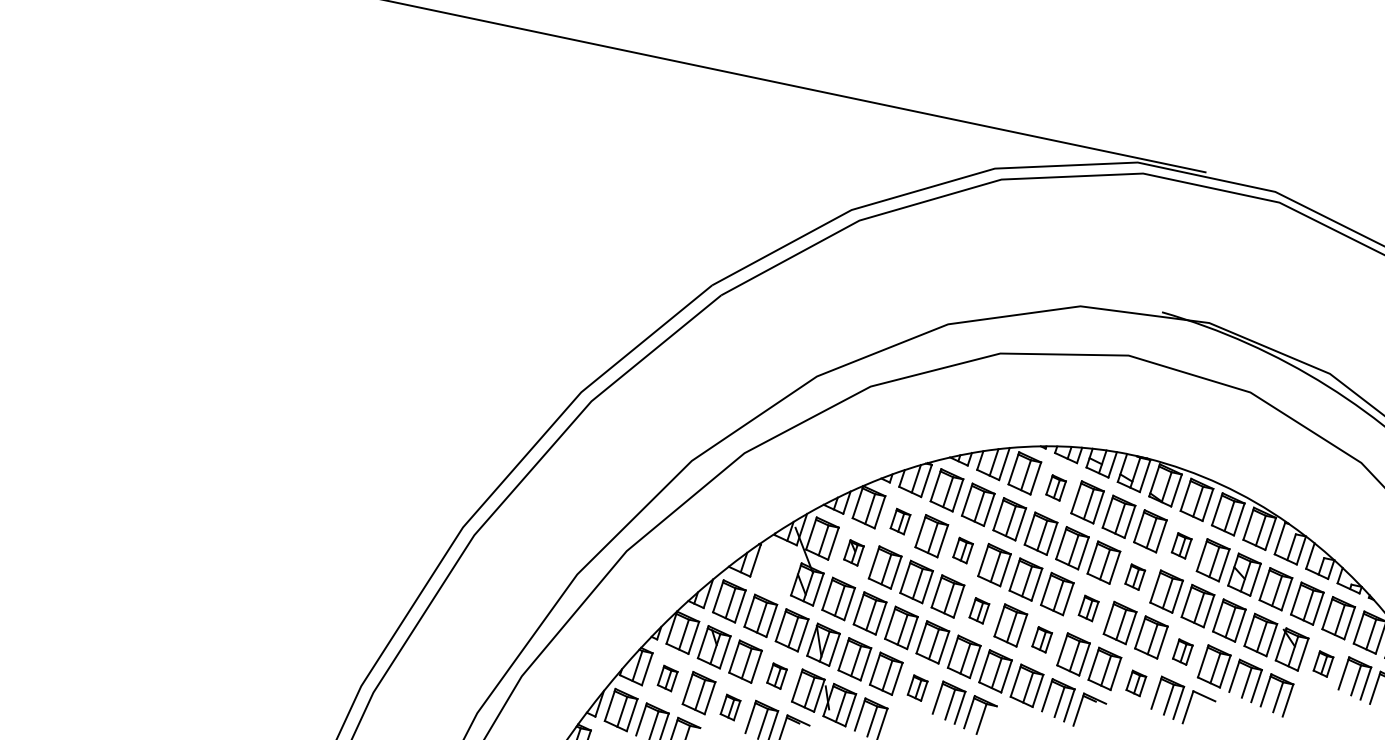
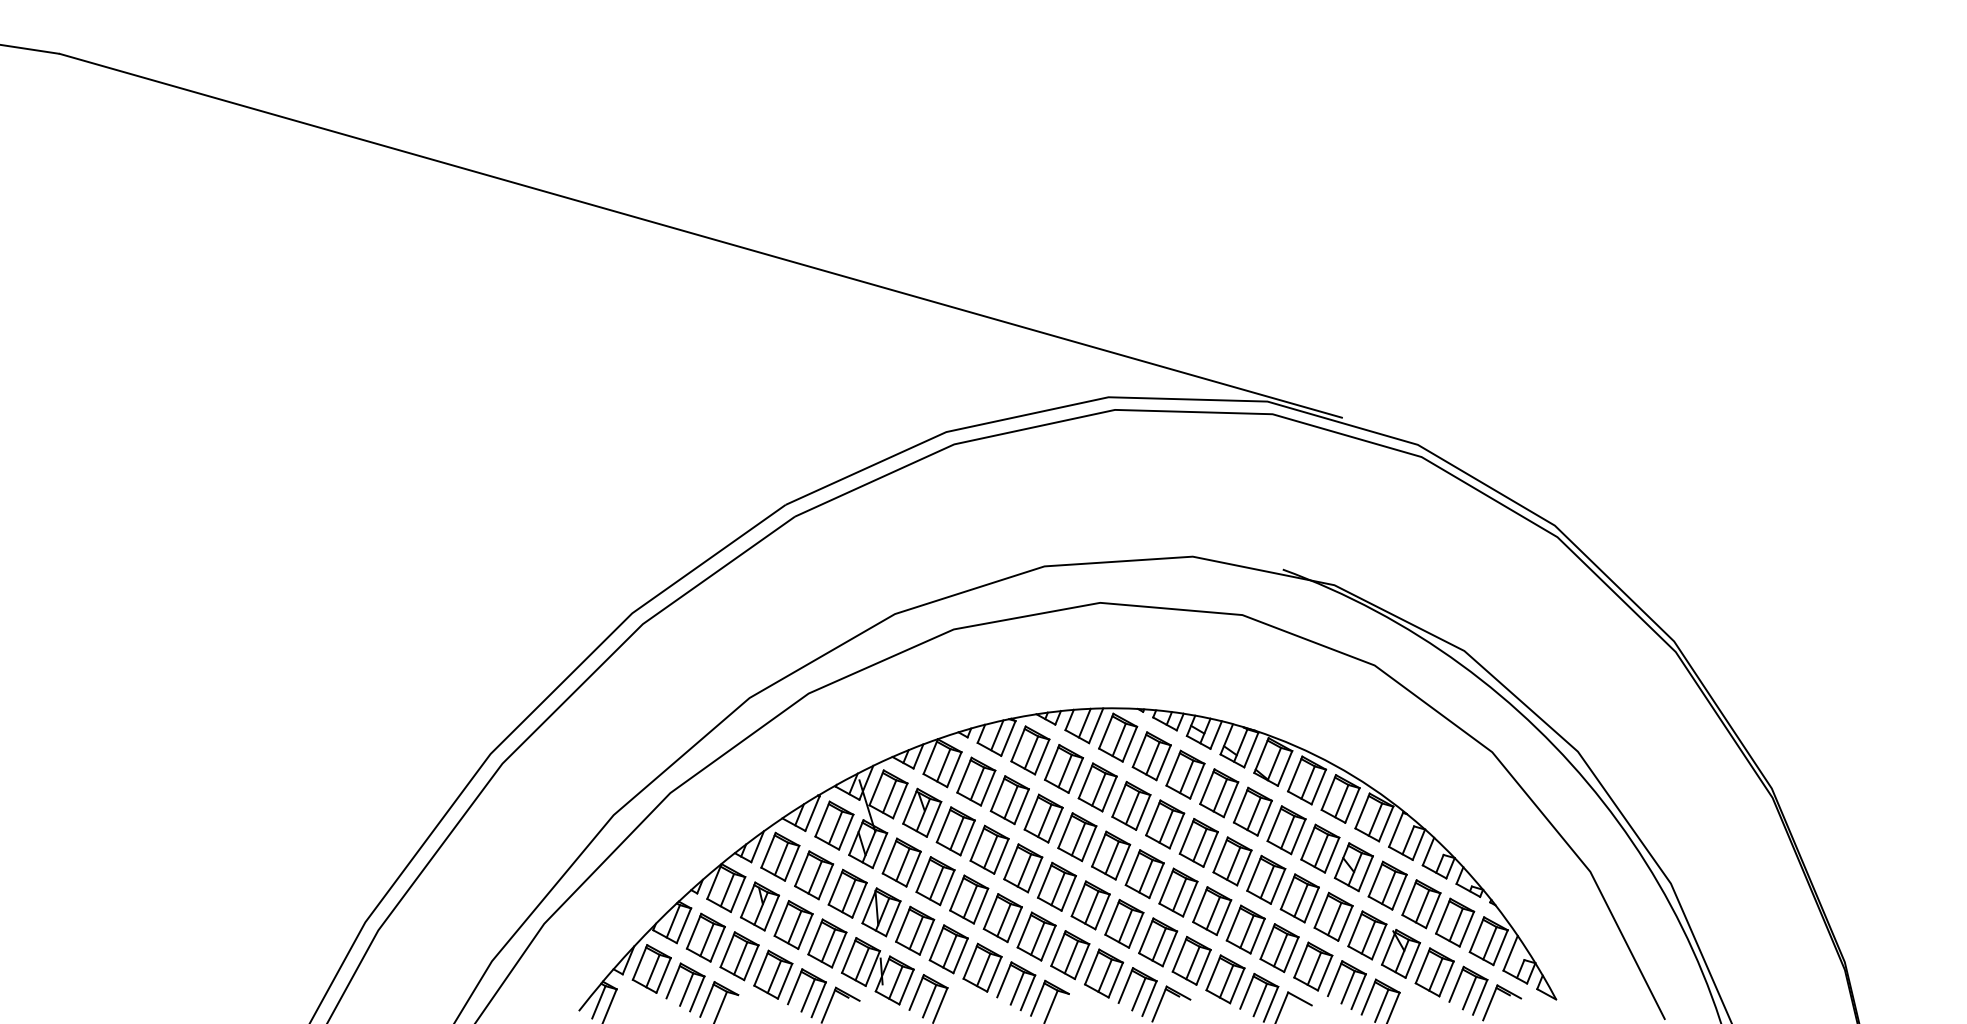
part: (1055, 488) -> (1151, 756), size x1.67
part: (900, 521) -> (976, 781), size x1.67
part: (1181, 546) -> (1286, 830), size x1.67
part: (963, 550) -> (1043, 818), size x1.67
part: (854, 552) -> (922, 812), size x1.67
part: (775, 569) -> (834, 825), added
part: (1135, 577) -> (1232, 861), size x1.67
part: (1088, 608) -> (1178, 892), size x1.67
part: (978, 610) -> (1056, 886), size x1.67
part: (1042, 639) -> (1124, 923), size x1.67
part: (1182, 652) -> (1279, 948), size x1.67
part: (1323, 664) -> (1434, 972), size x1.67
part: (777, 676) -> (827, 943), size x1.67
part: (667, 678) -> (705, 937), size x1.67
part: (1136, 683) -> (1225, 979), size x1.67
part: (917, 687) -> (982, 967), size x1.67
part: (730, 707) -> (773, 974), size x1.67

